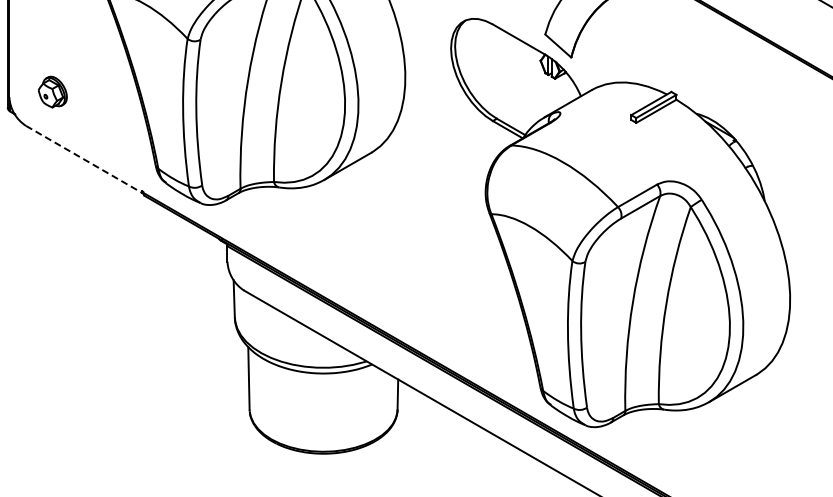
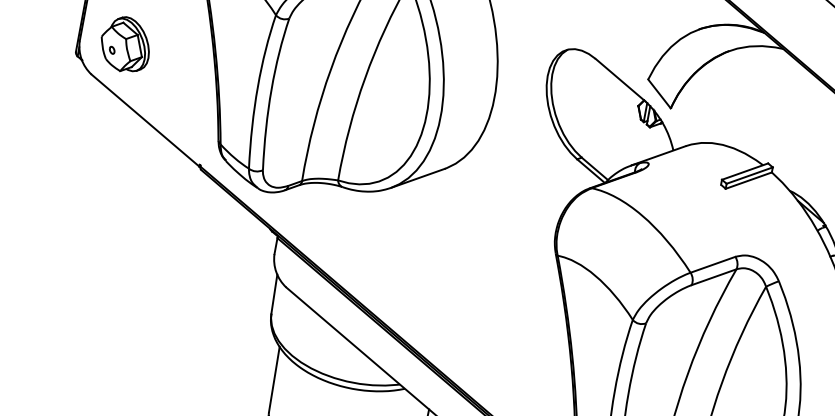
part: (52, 91) -> (125, 43), size x1.67
line: (84, 159) -> (145, 120), dashed -> solid

